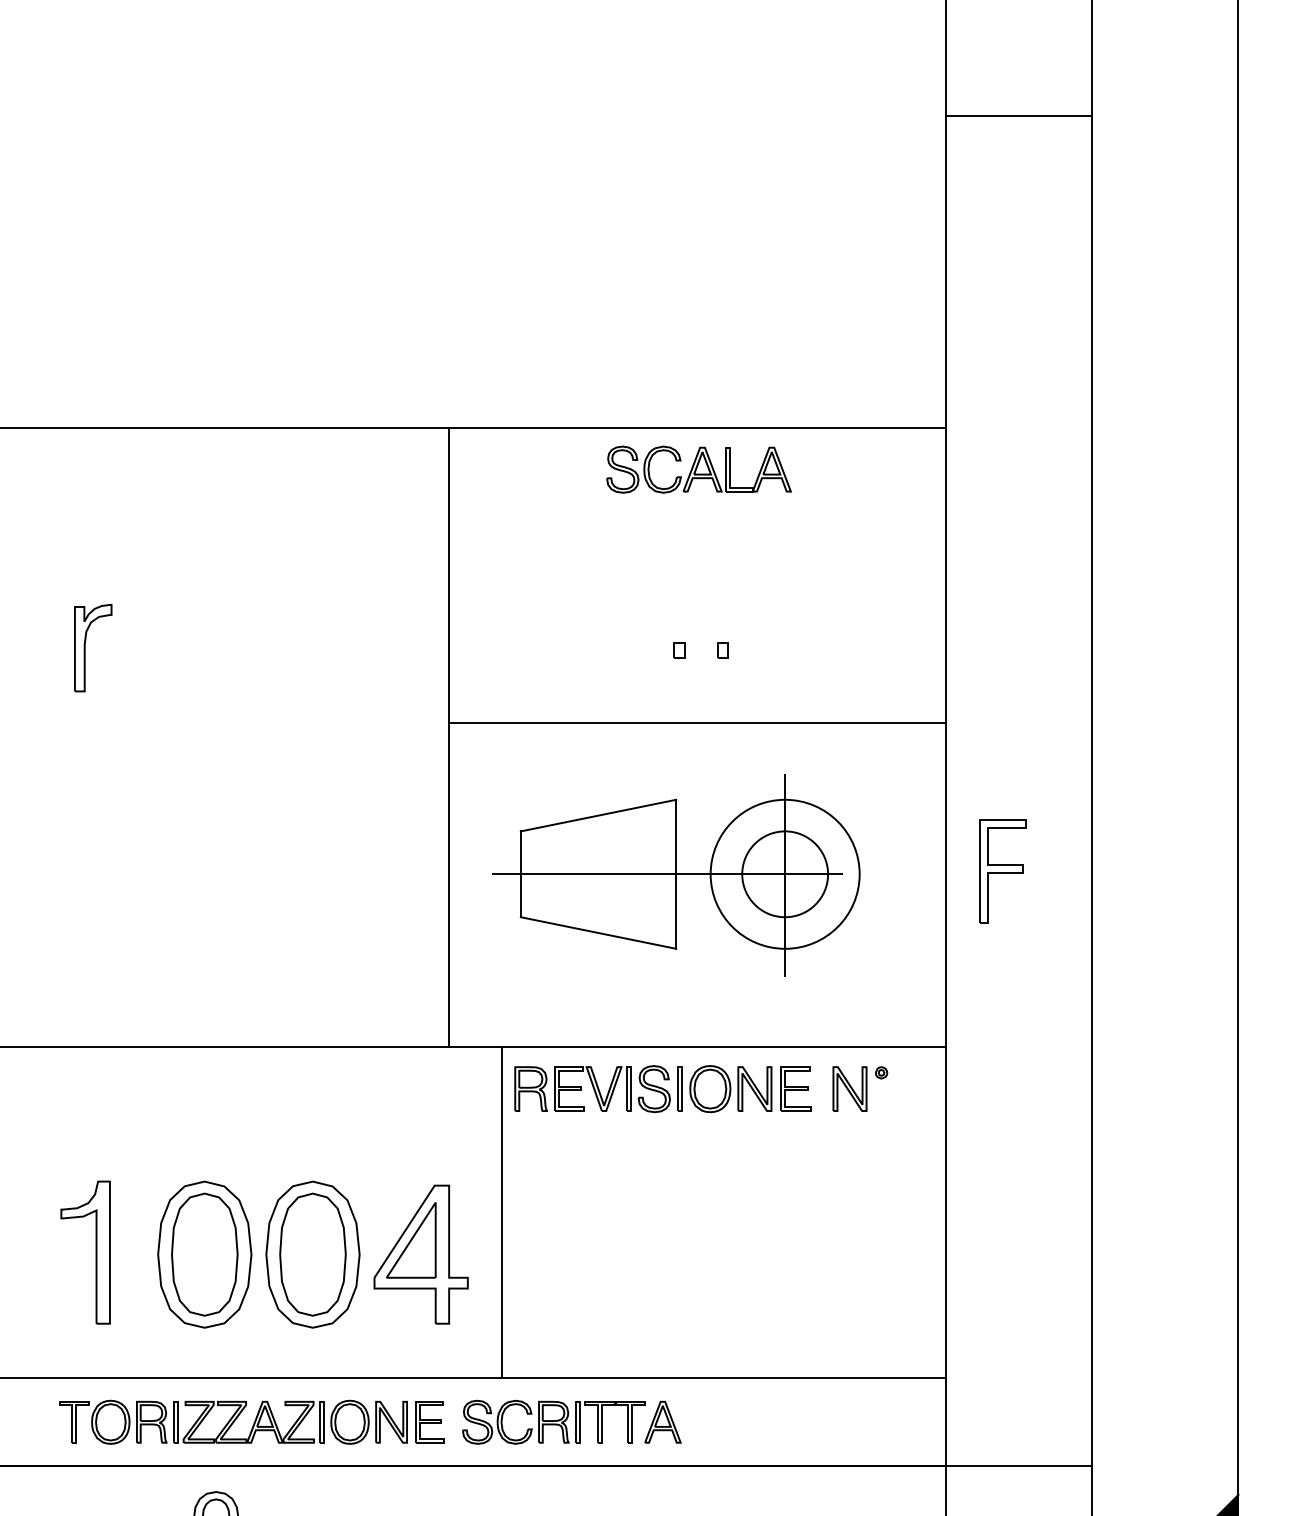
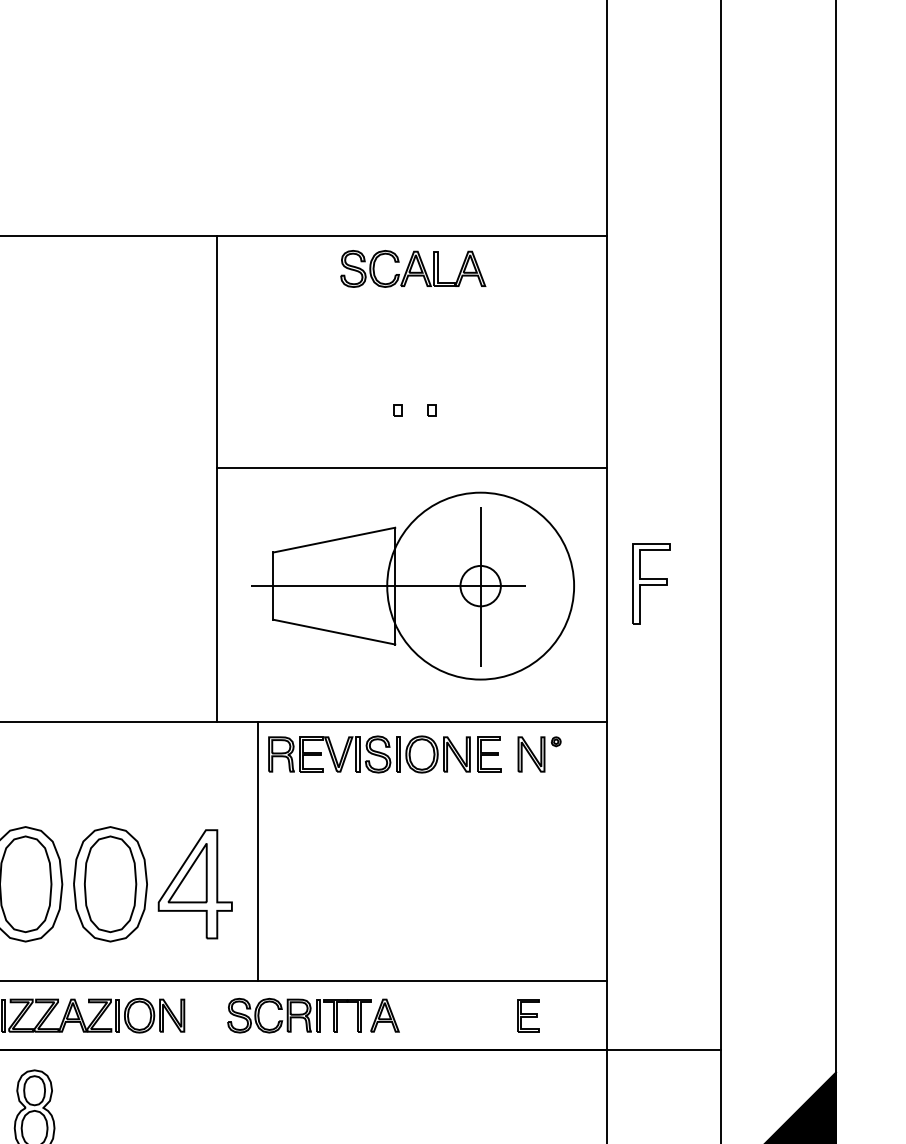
circle: (784, 873) -> (480, 585), size x1.6
circle: (785, 874) -> (480, 586), size x0.6
part: (429, 1422) -> (527, 1015), moved

